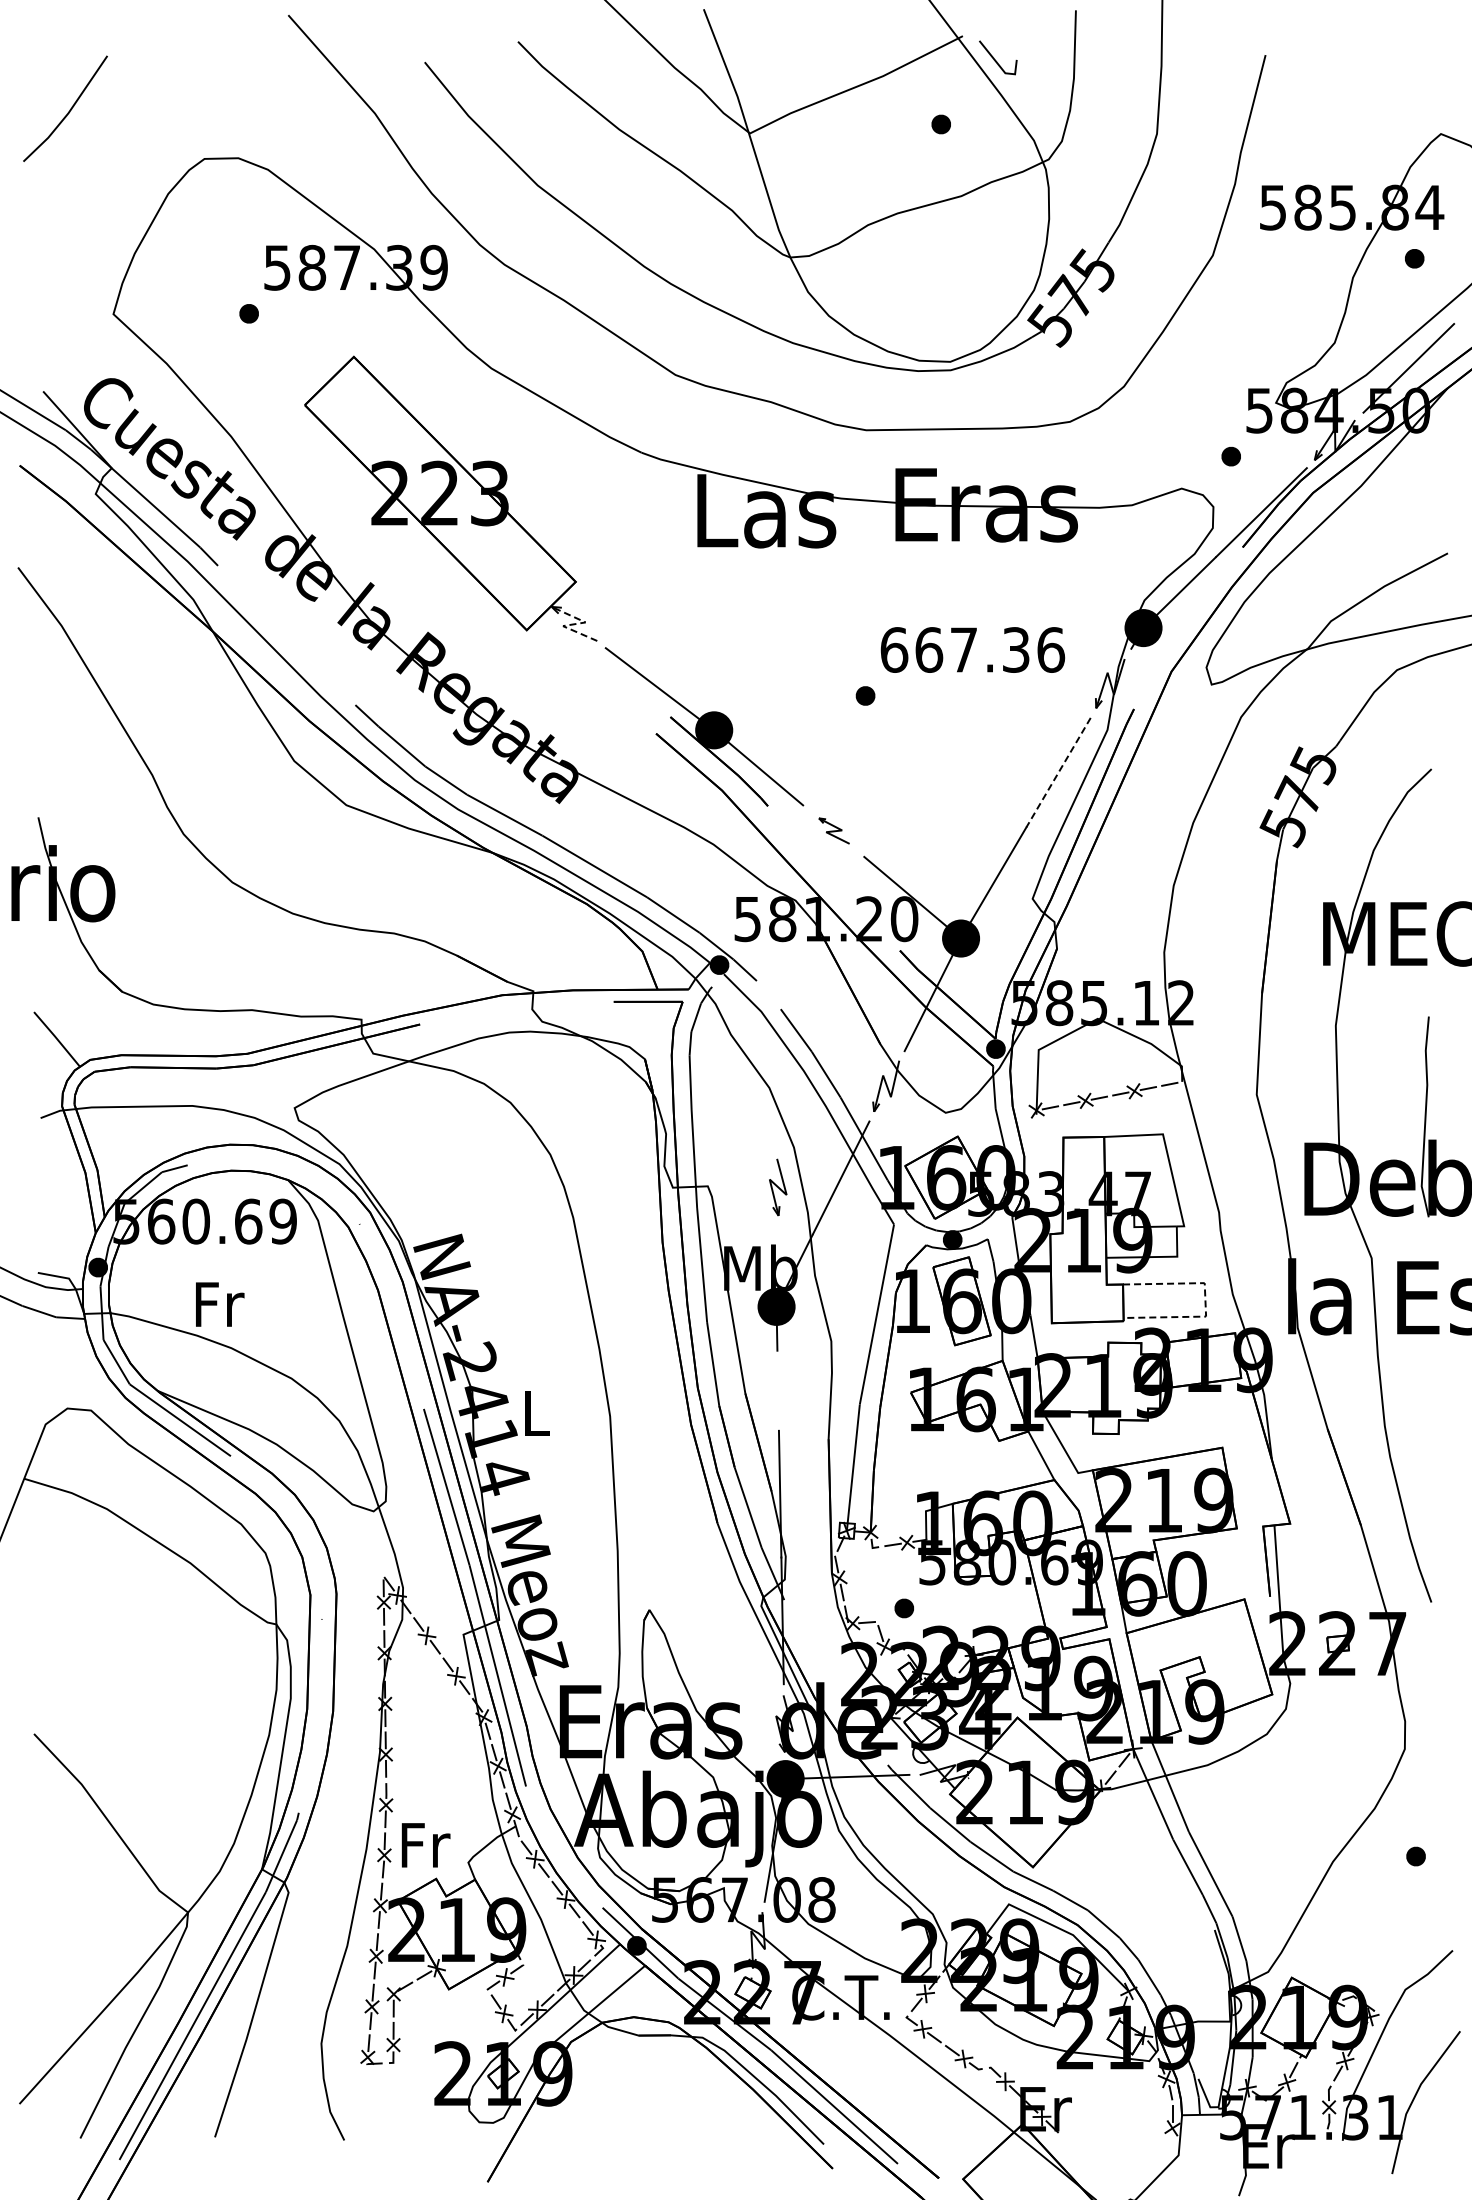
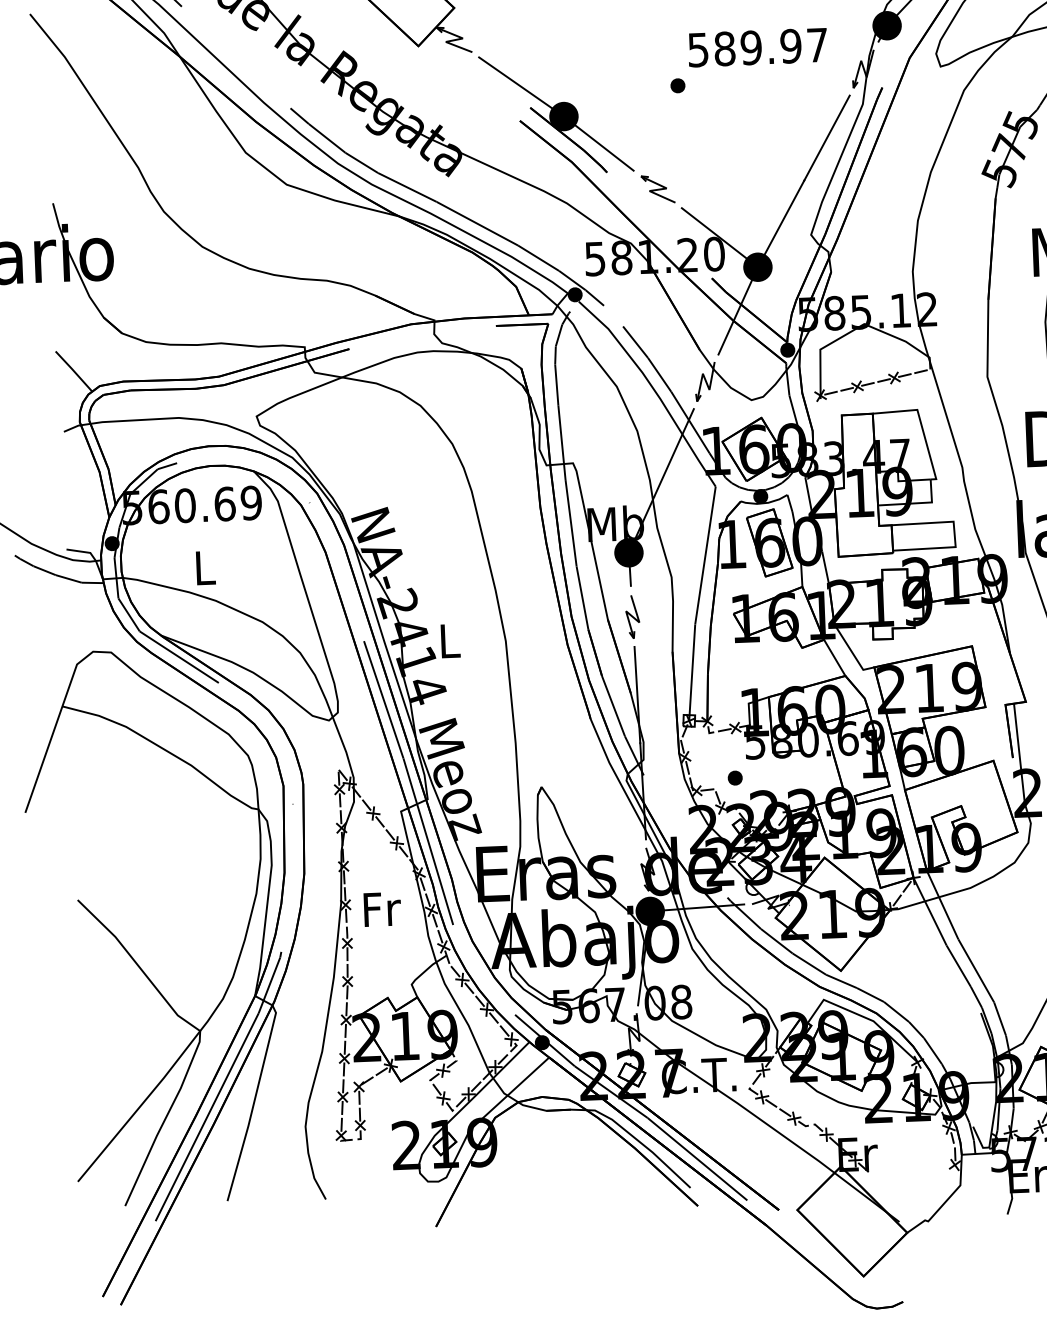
line: (574, 624) -> (454, 40), dashed -> solid
text: (972, 649) -> (757, 47), 667.36 -> 589.97
line: (1058, 773) -> (826, 138), dashed -> solid
part: (834, 830) -> (658, 189), size x1.43
part: (778, 1187) -> (633, 617), moved
line: (1205, 1300) -> (954, 534), dashed -> solid
text: (220, 1304) -> (206, 567), Fr -> L
text: (425, 1845) -> (382, 909), moved

